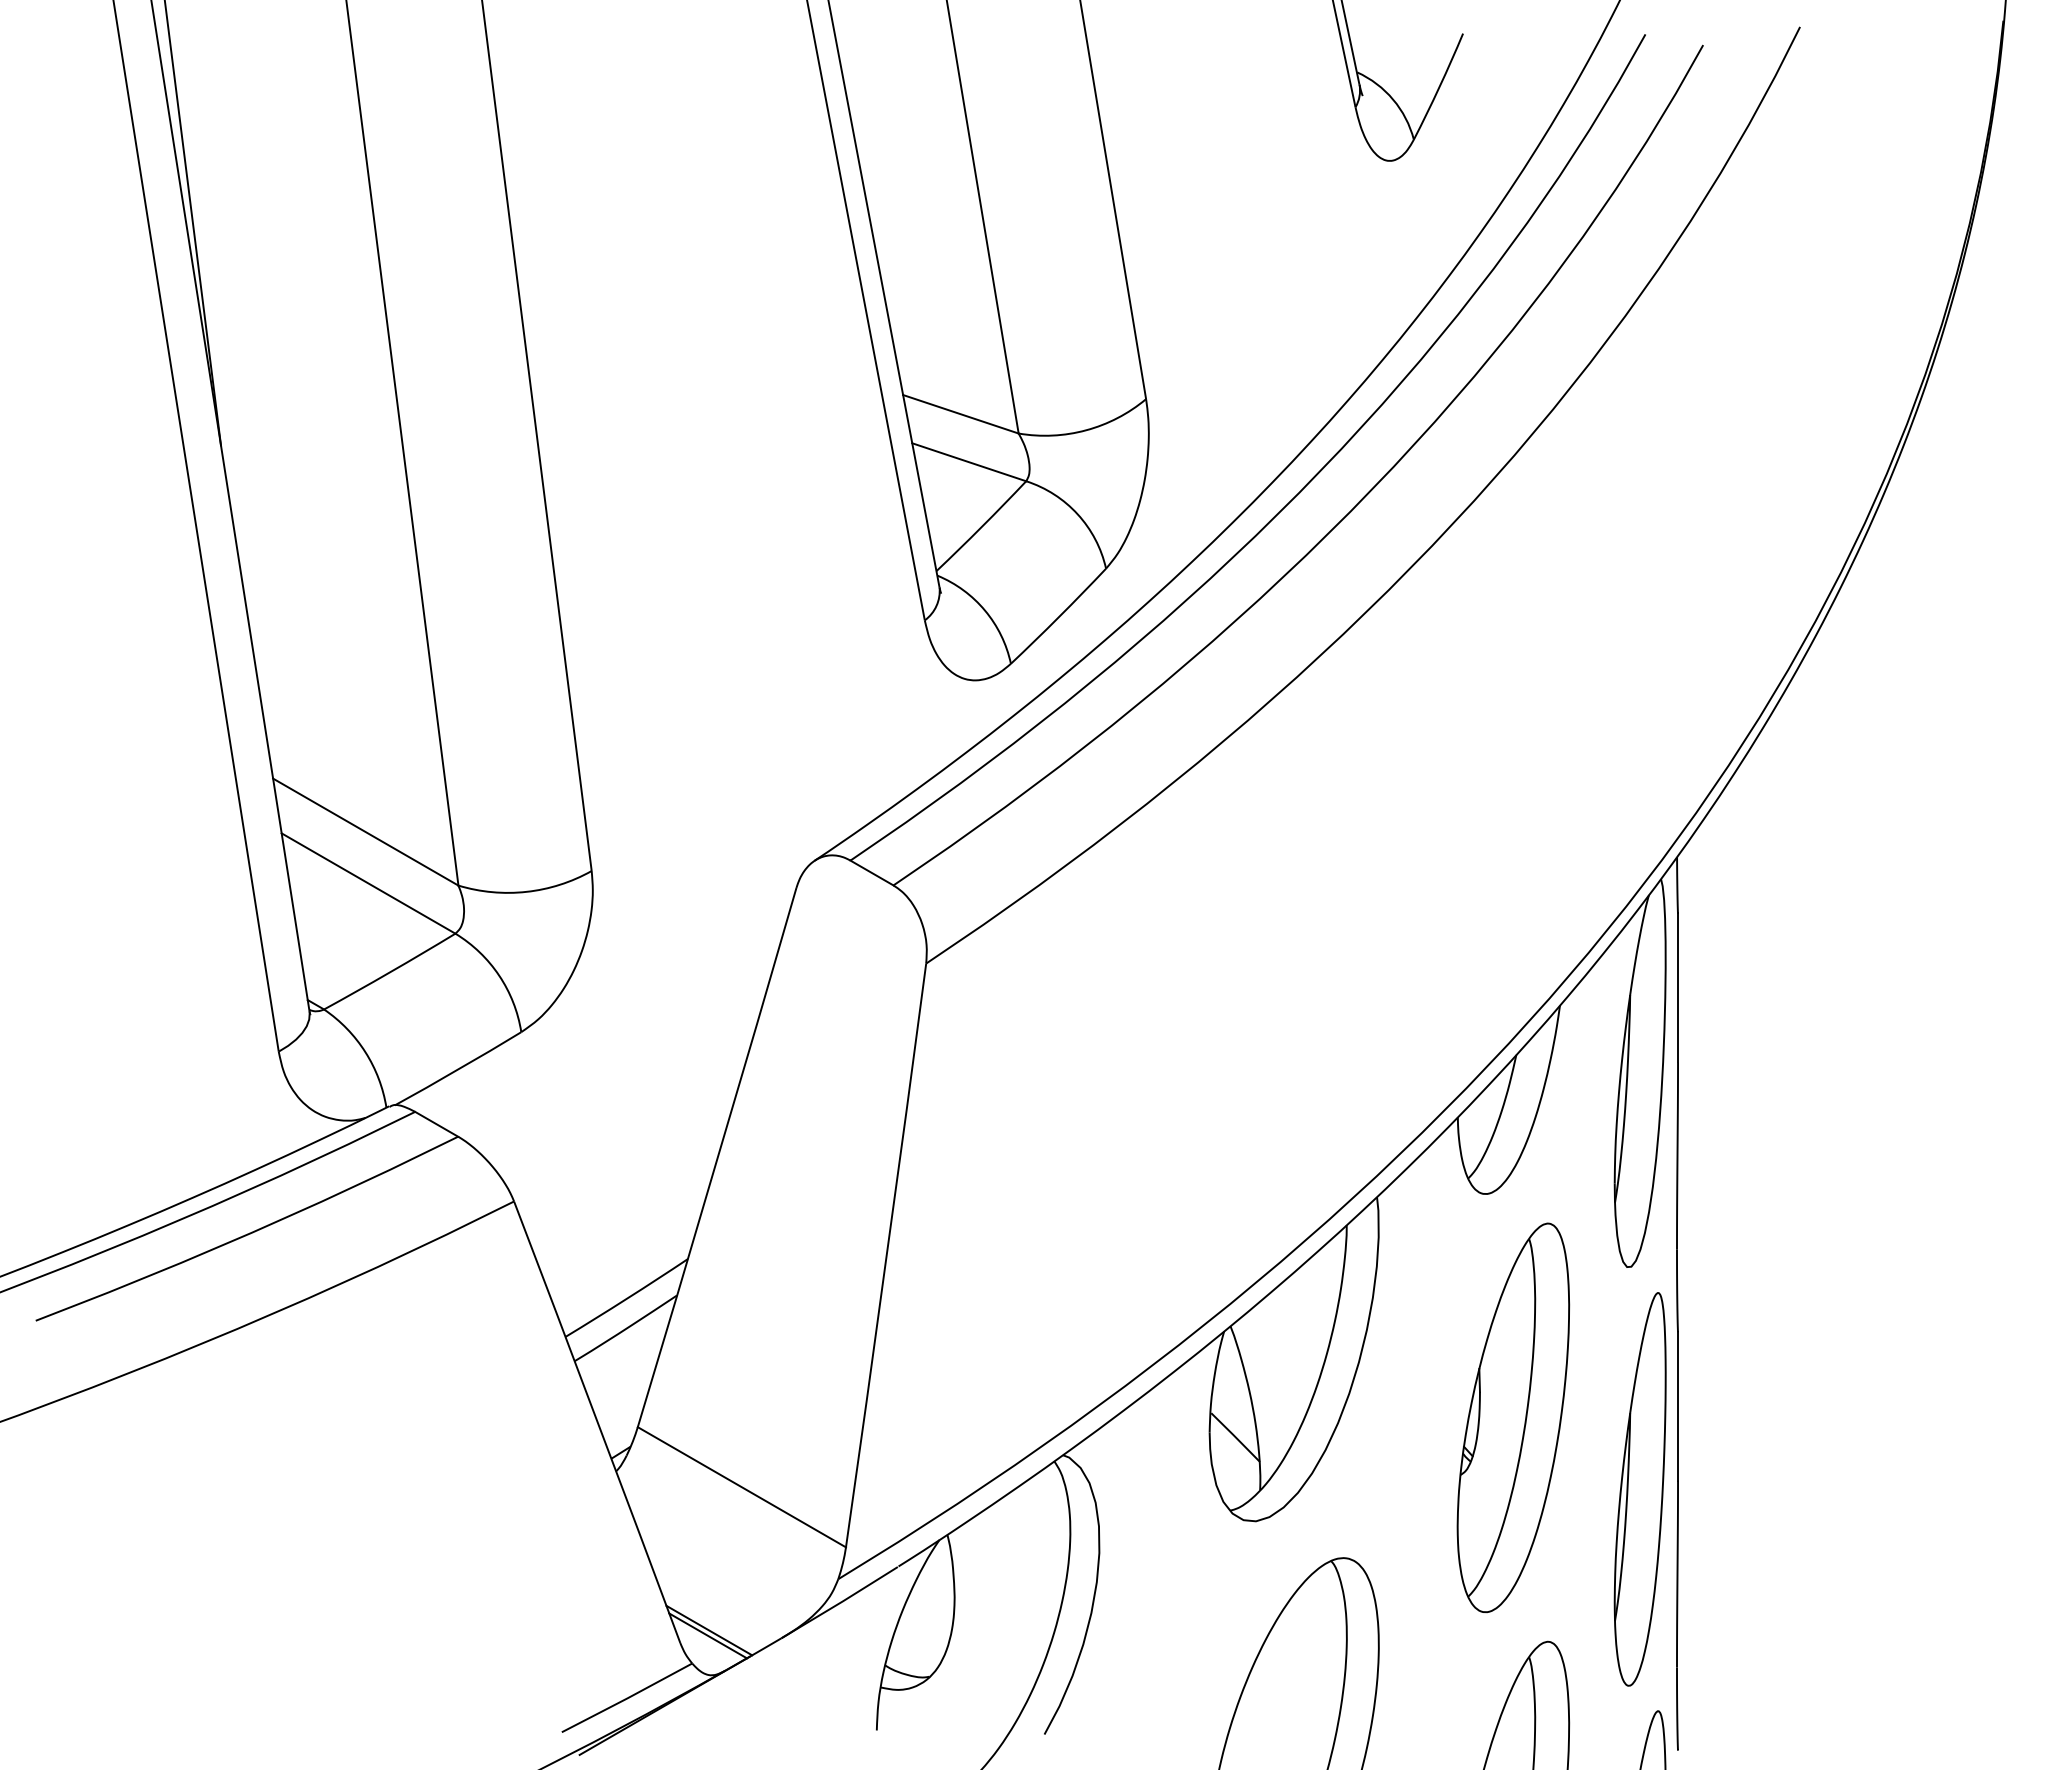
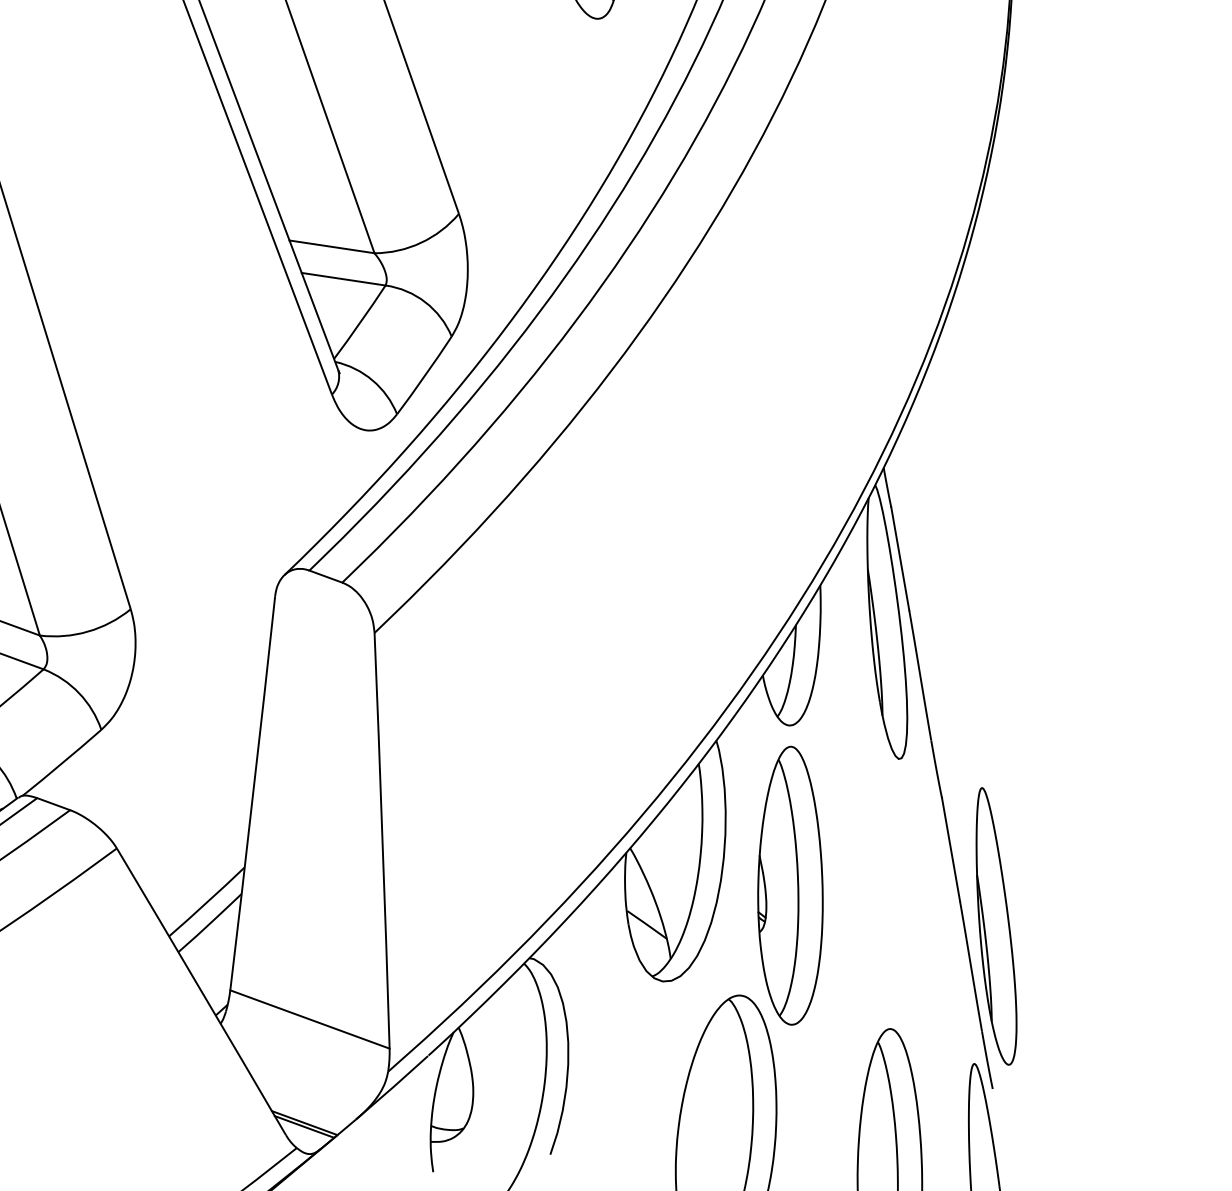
part: (1513, 1417) -> (789, 885), moved
part: (1639, 1489) -> (992, 926), moved

